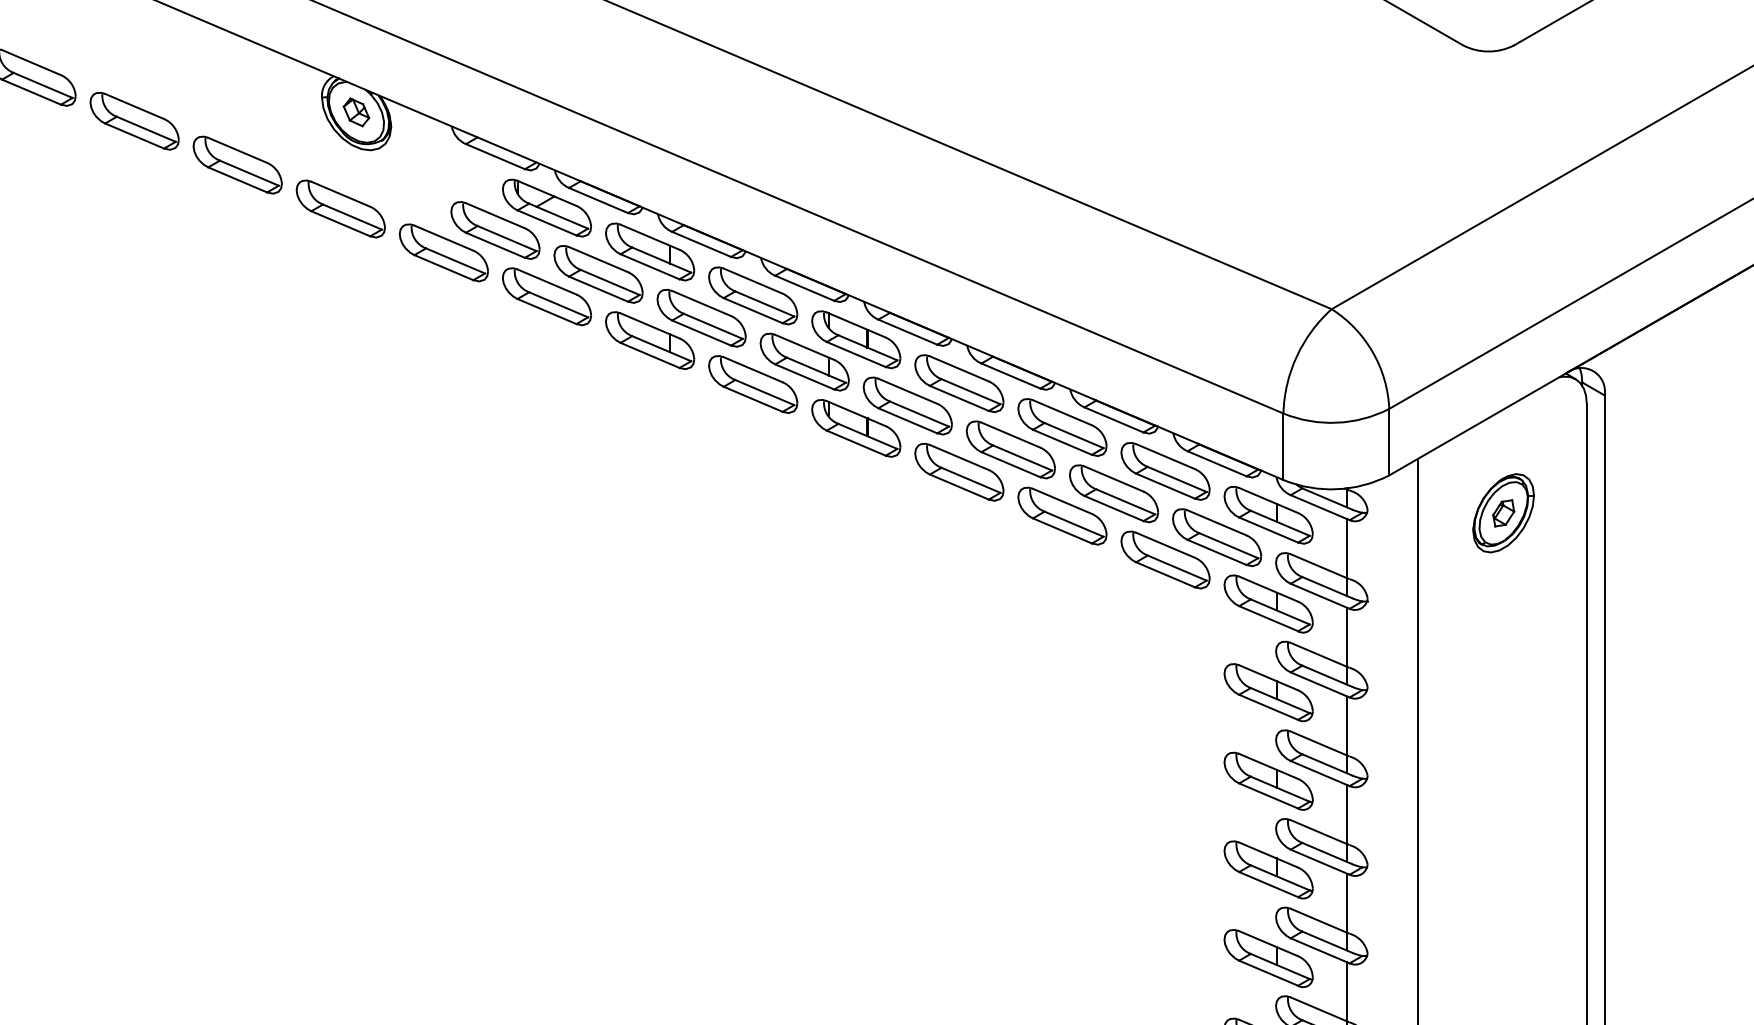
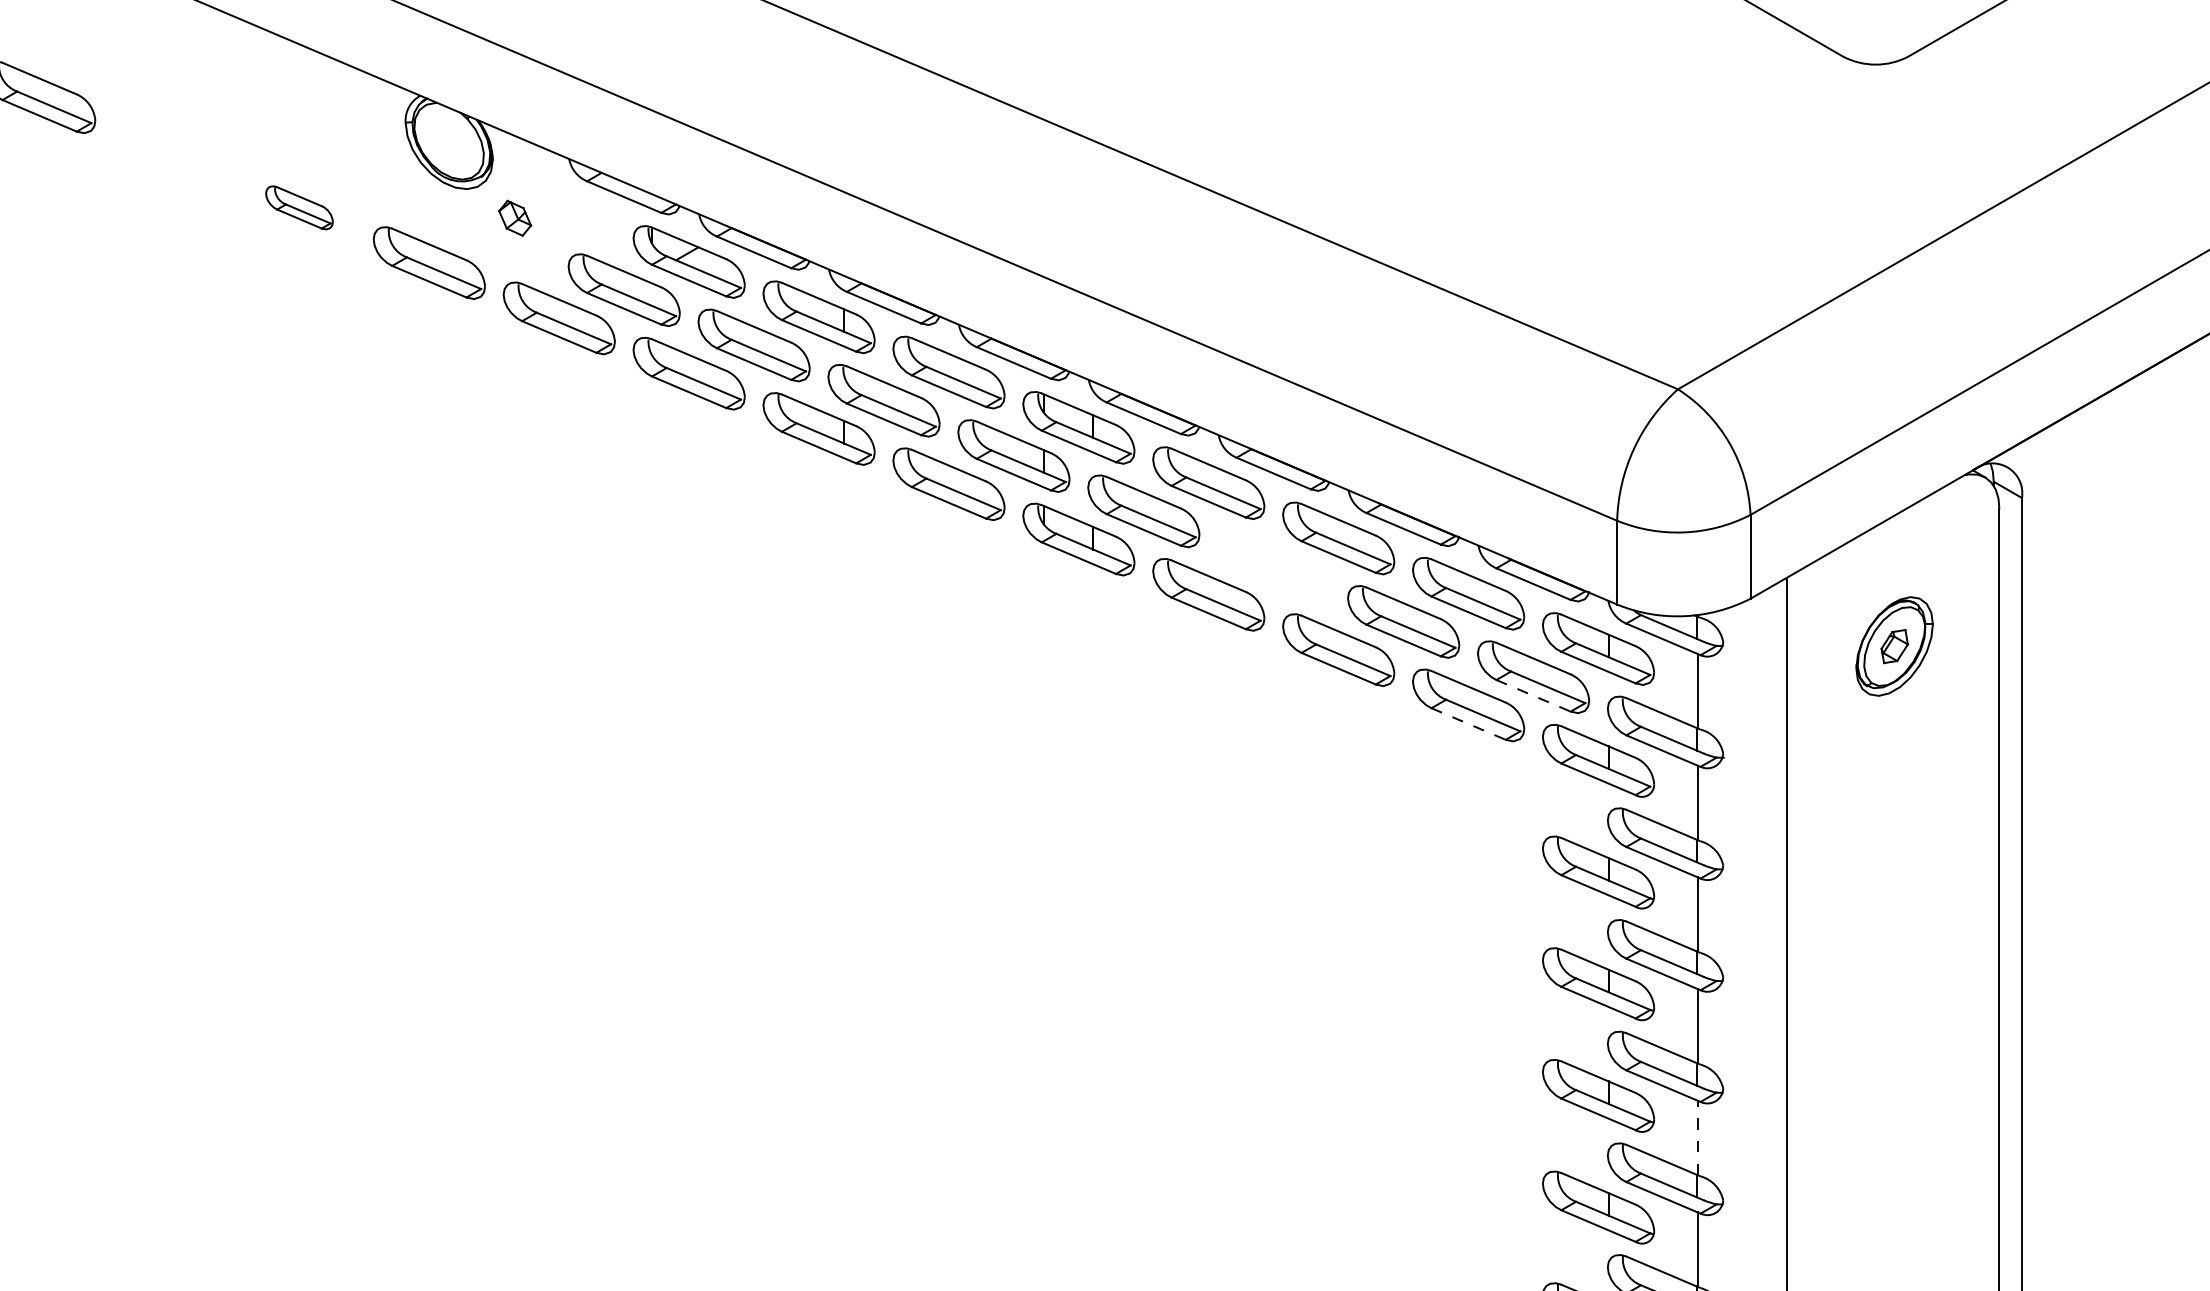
part: (356, 111) -> (515, 217), moved
part: (134, 121) -> (169, 152), removed
part: (237, 164) -> (299, 207), size x0.6
part: (1010, 449) -> (1273, 566), removed
line: (1217, 552) -> (1534, 696), solid -> dashed
line: (1166, 575) -> (1469, 724), solid -> dashed
line: (1347, 902) -> (1697, 1137), solid -> dashed

